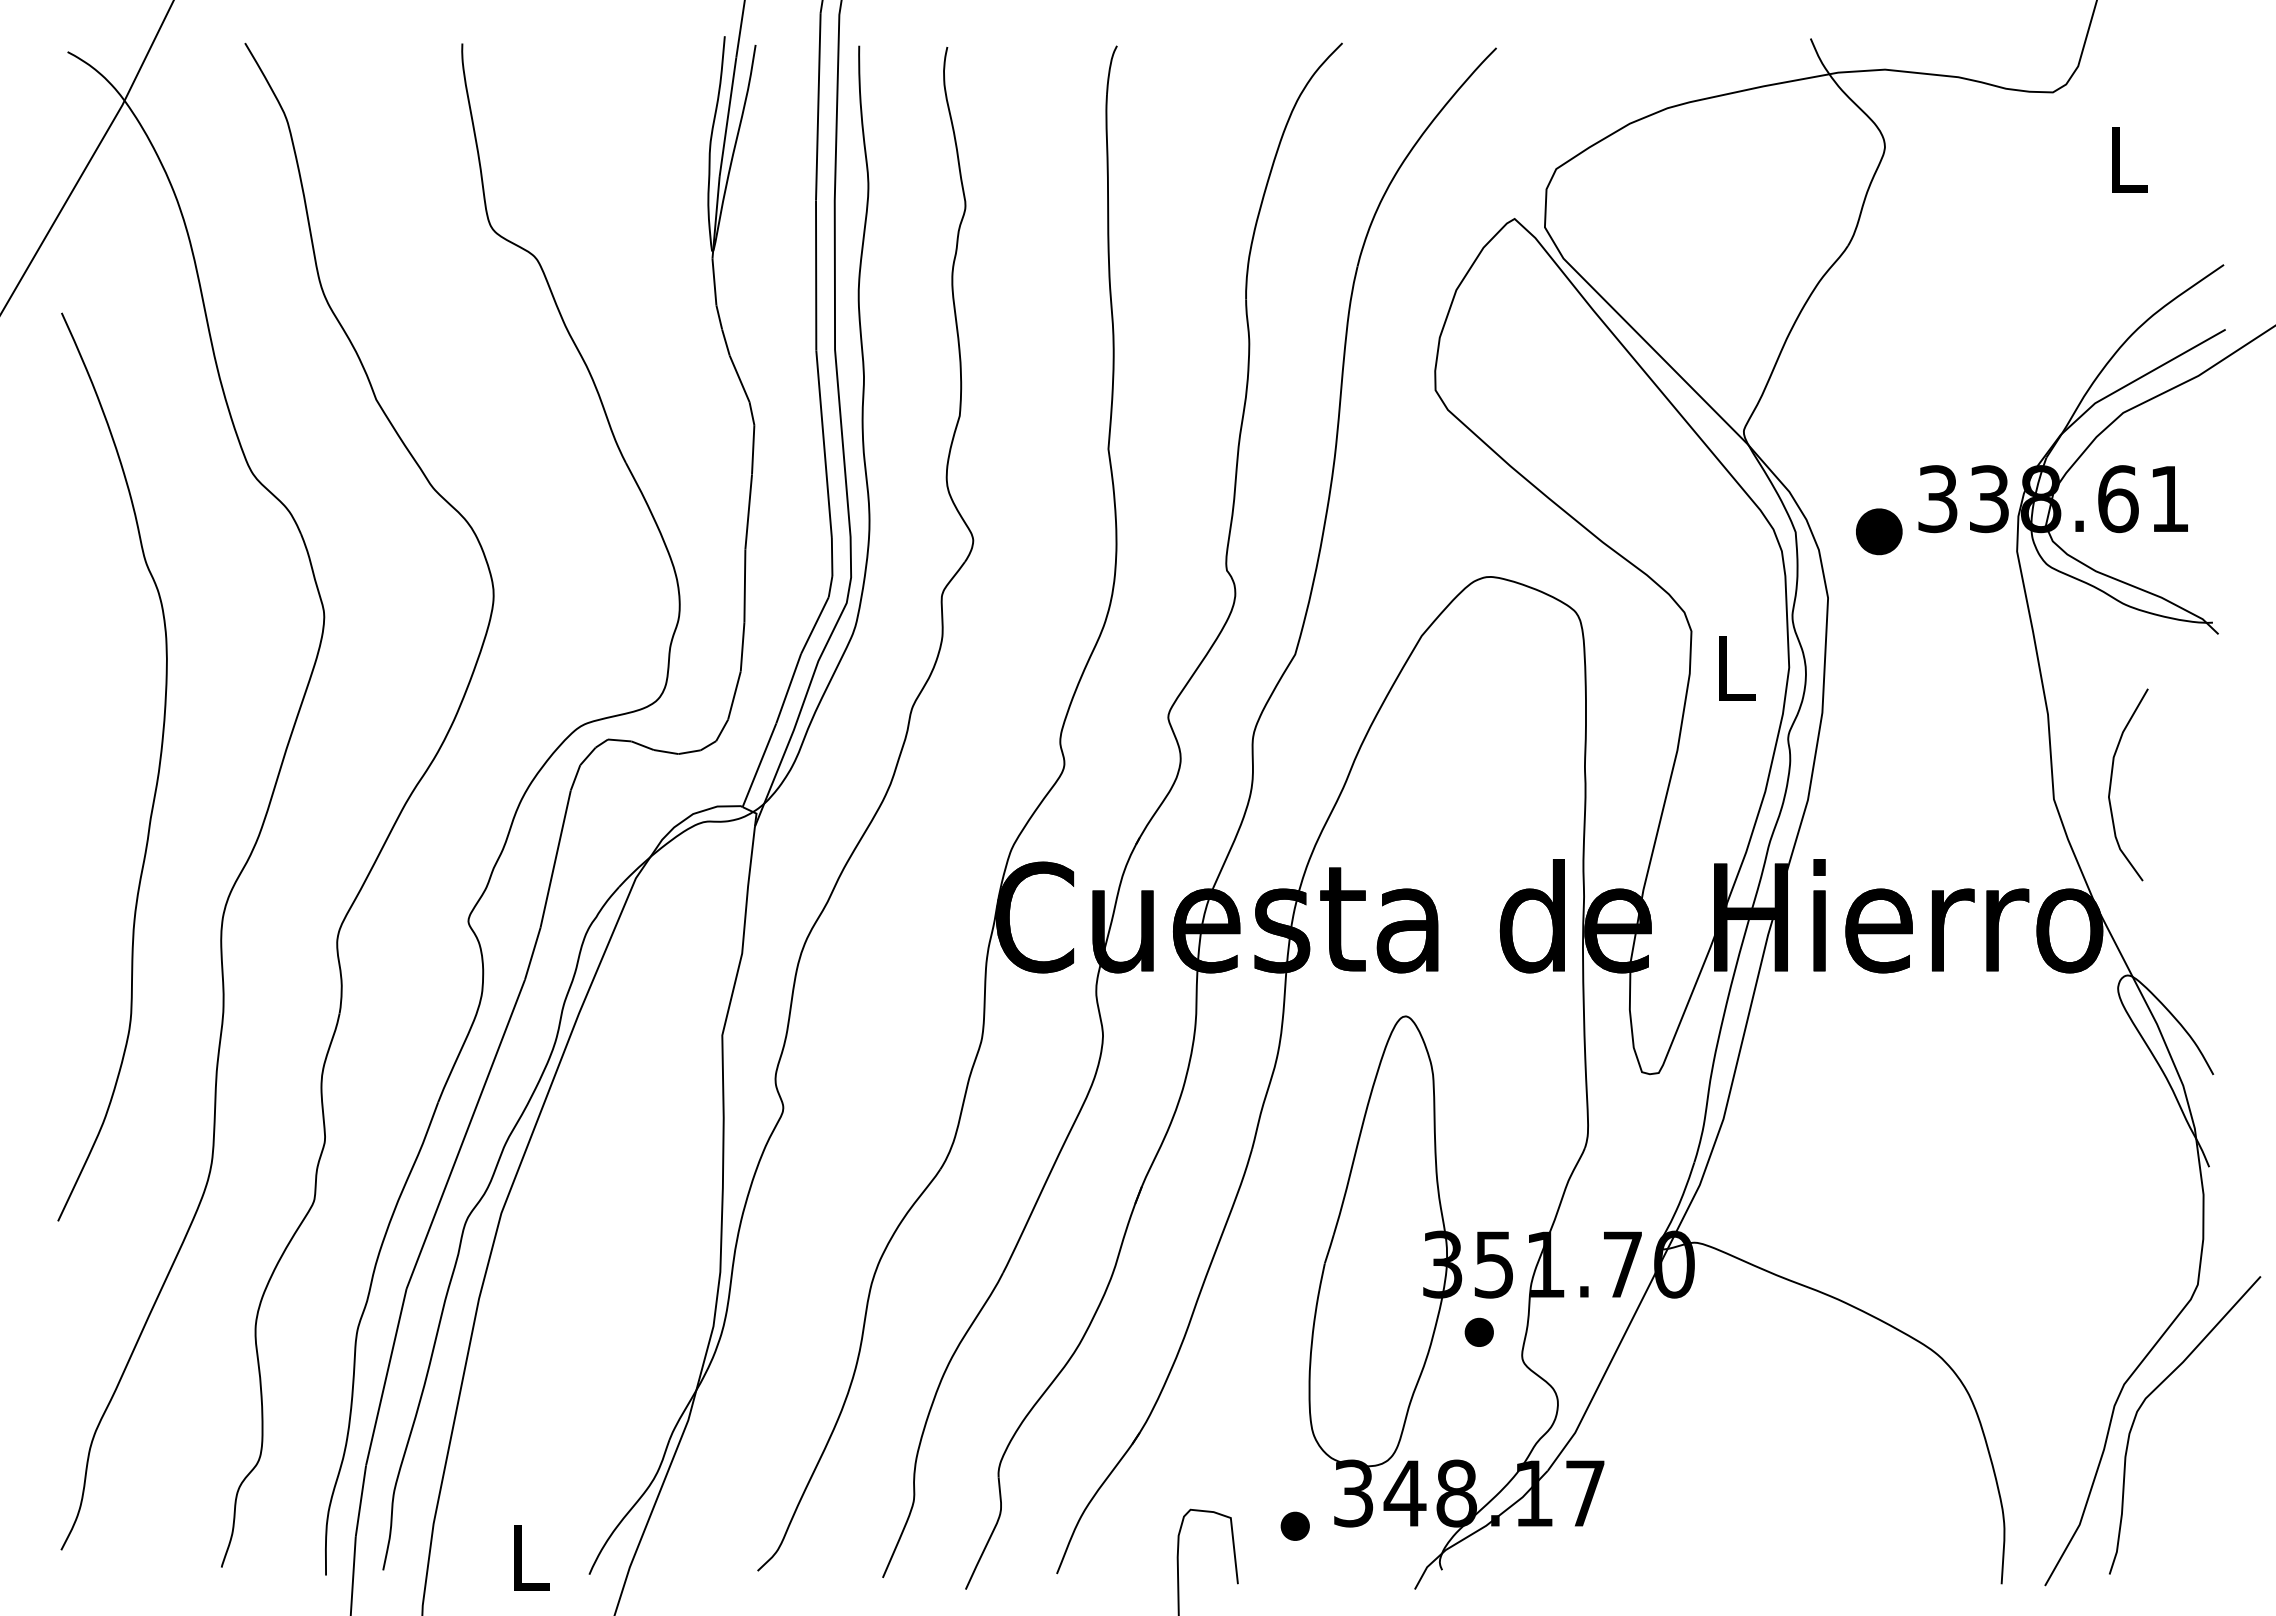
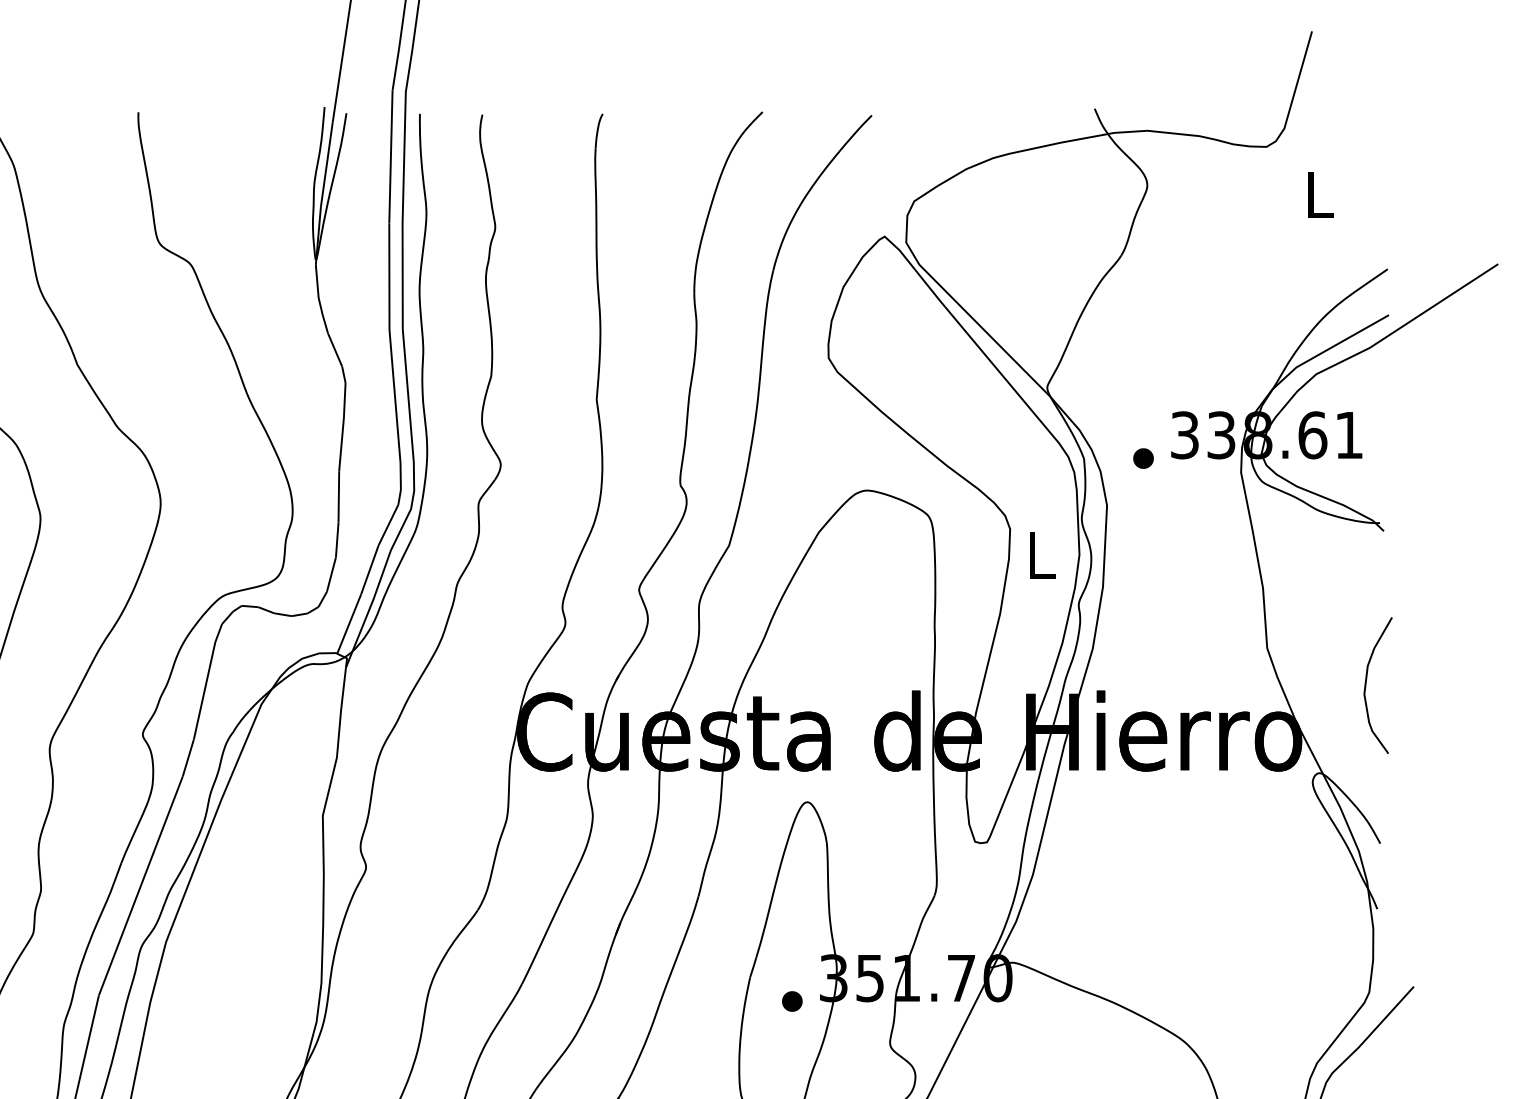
part: (1879, 531) -> (1143, 458), size x0.62
curve: (2111, 784) -> (1366, 685), moved
part: (1478, 1331) -> (791, 1000), moved

